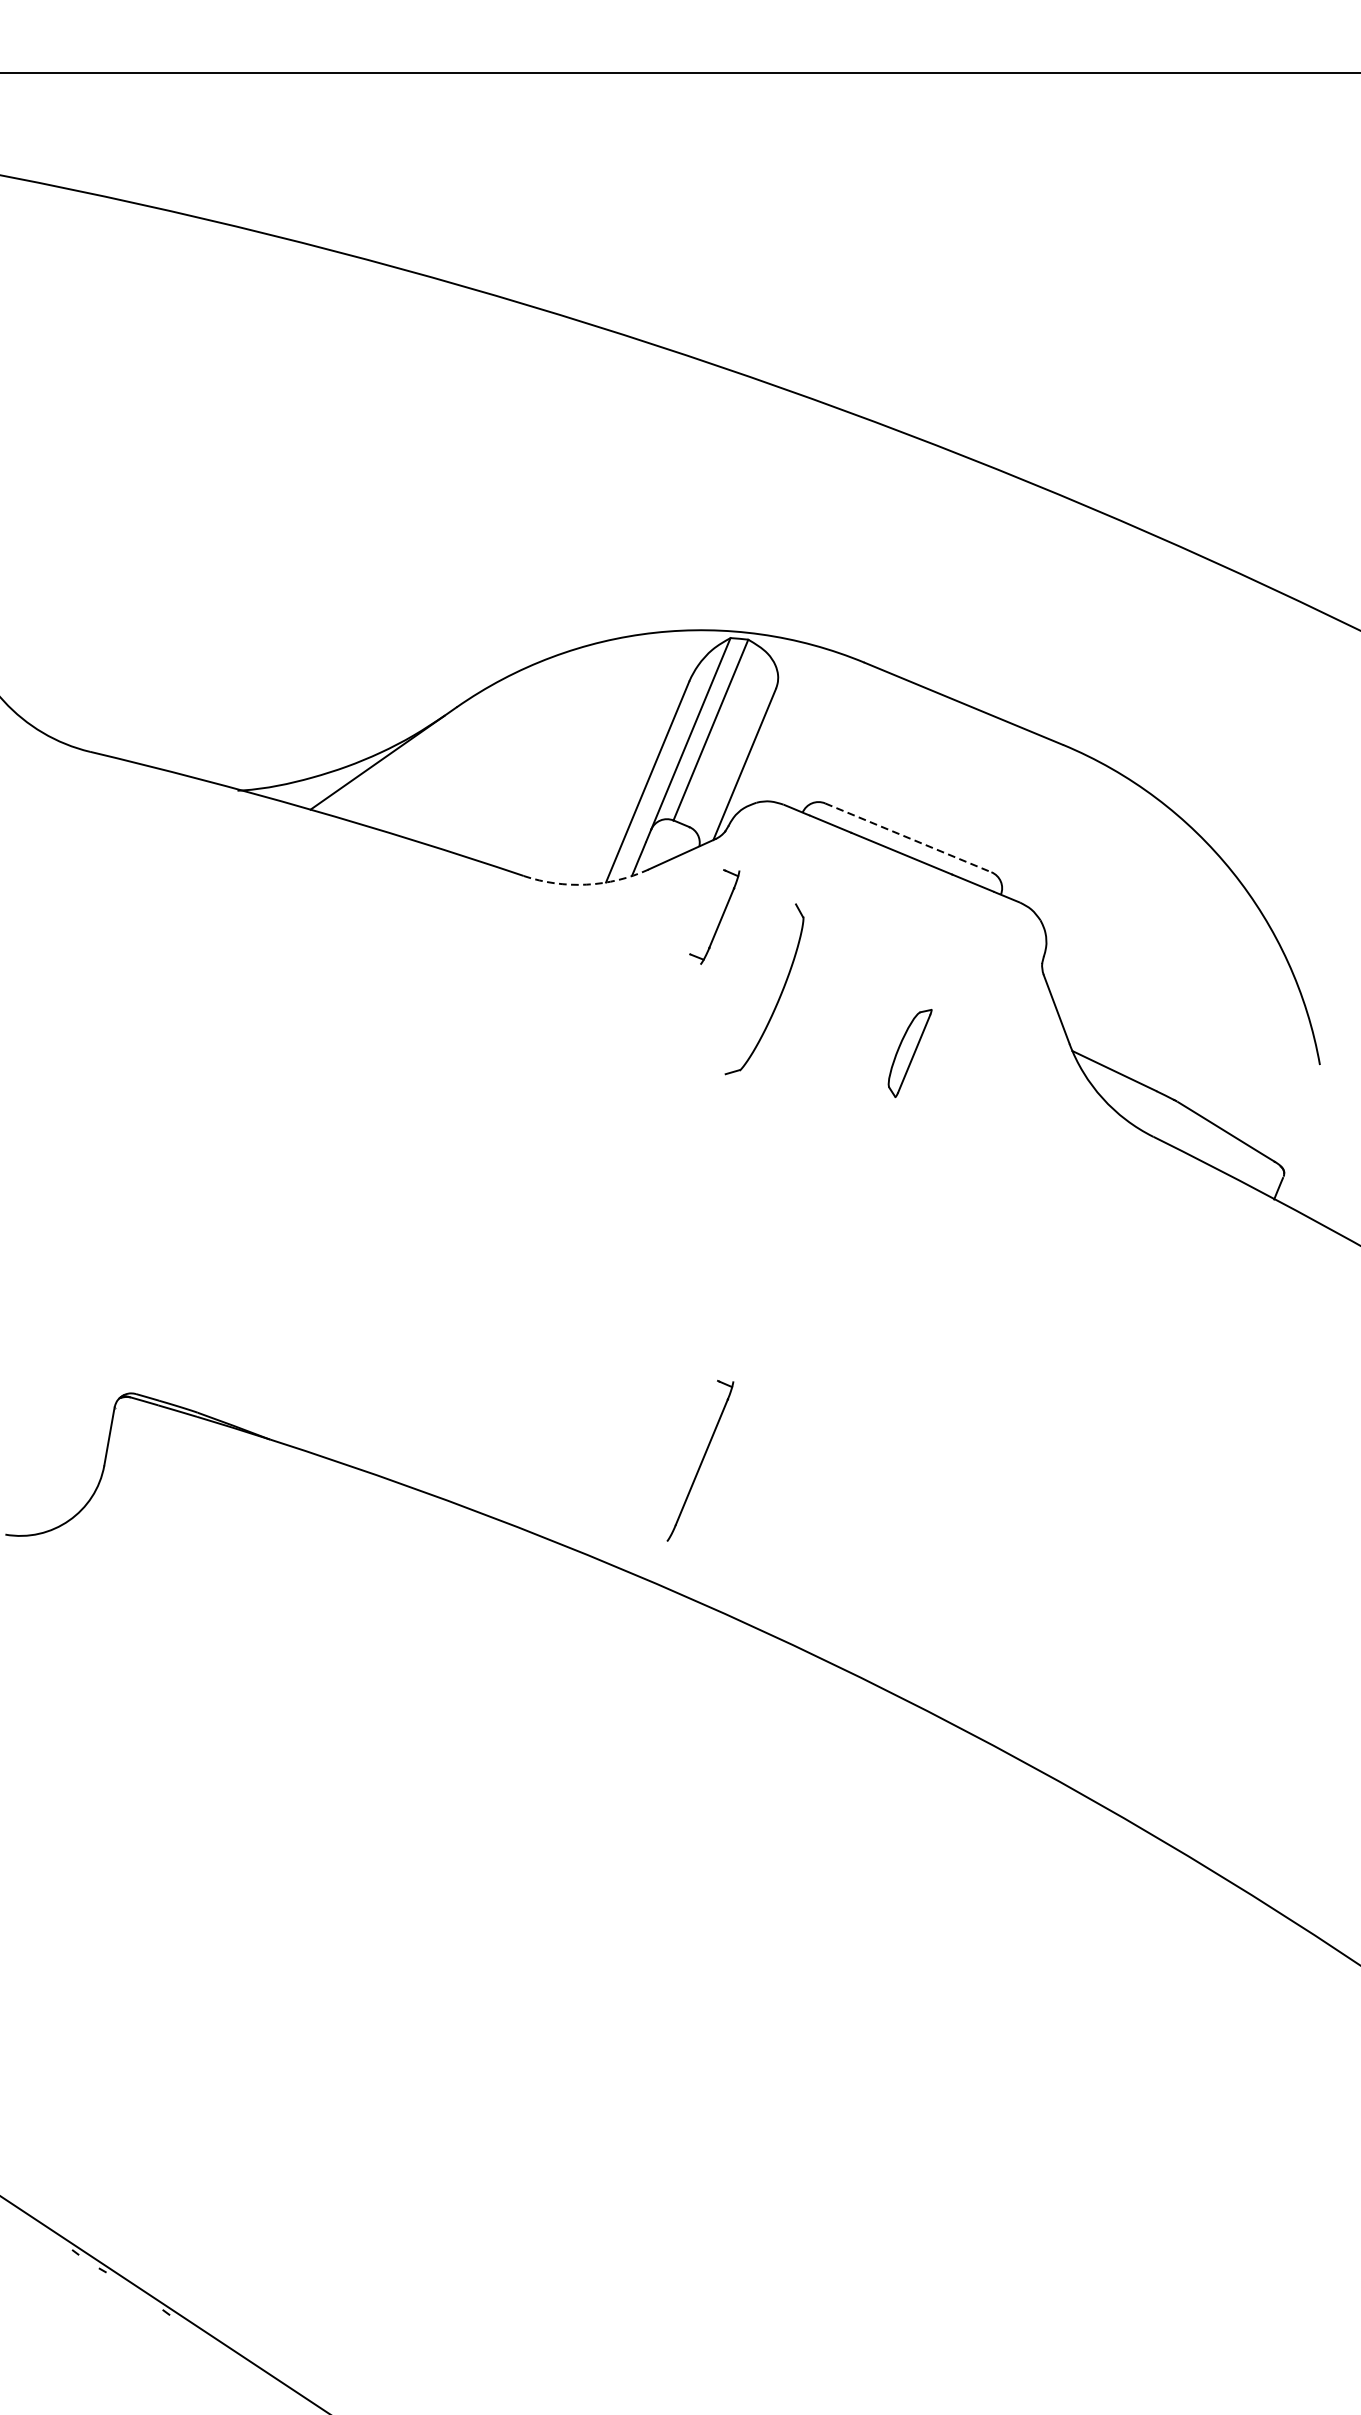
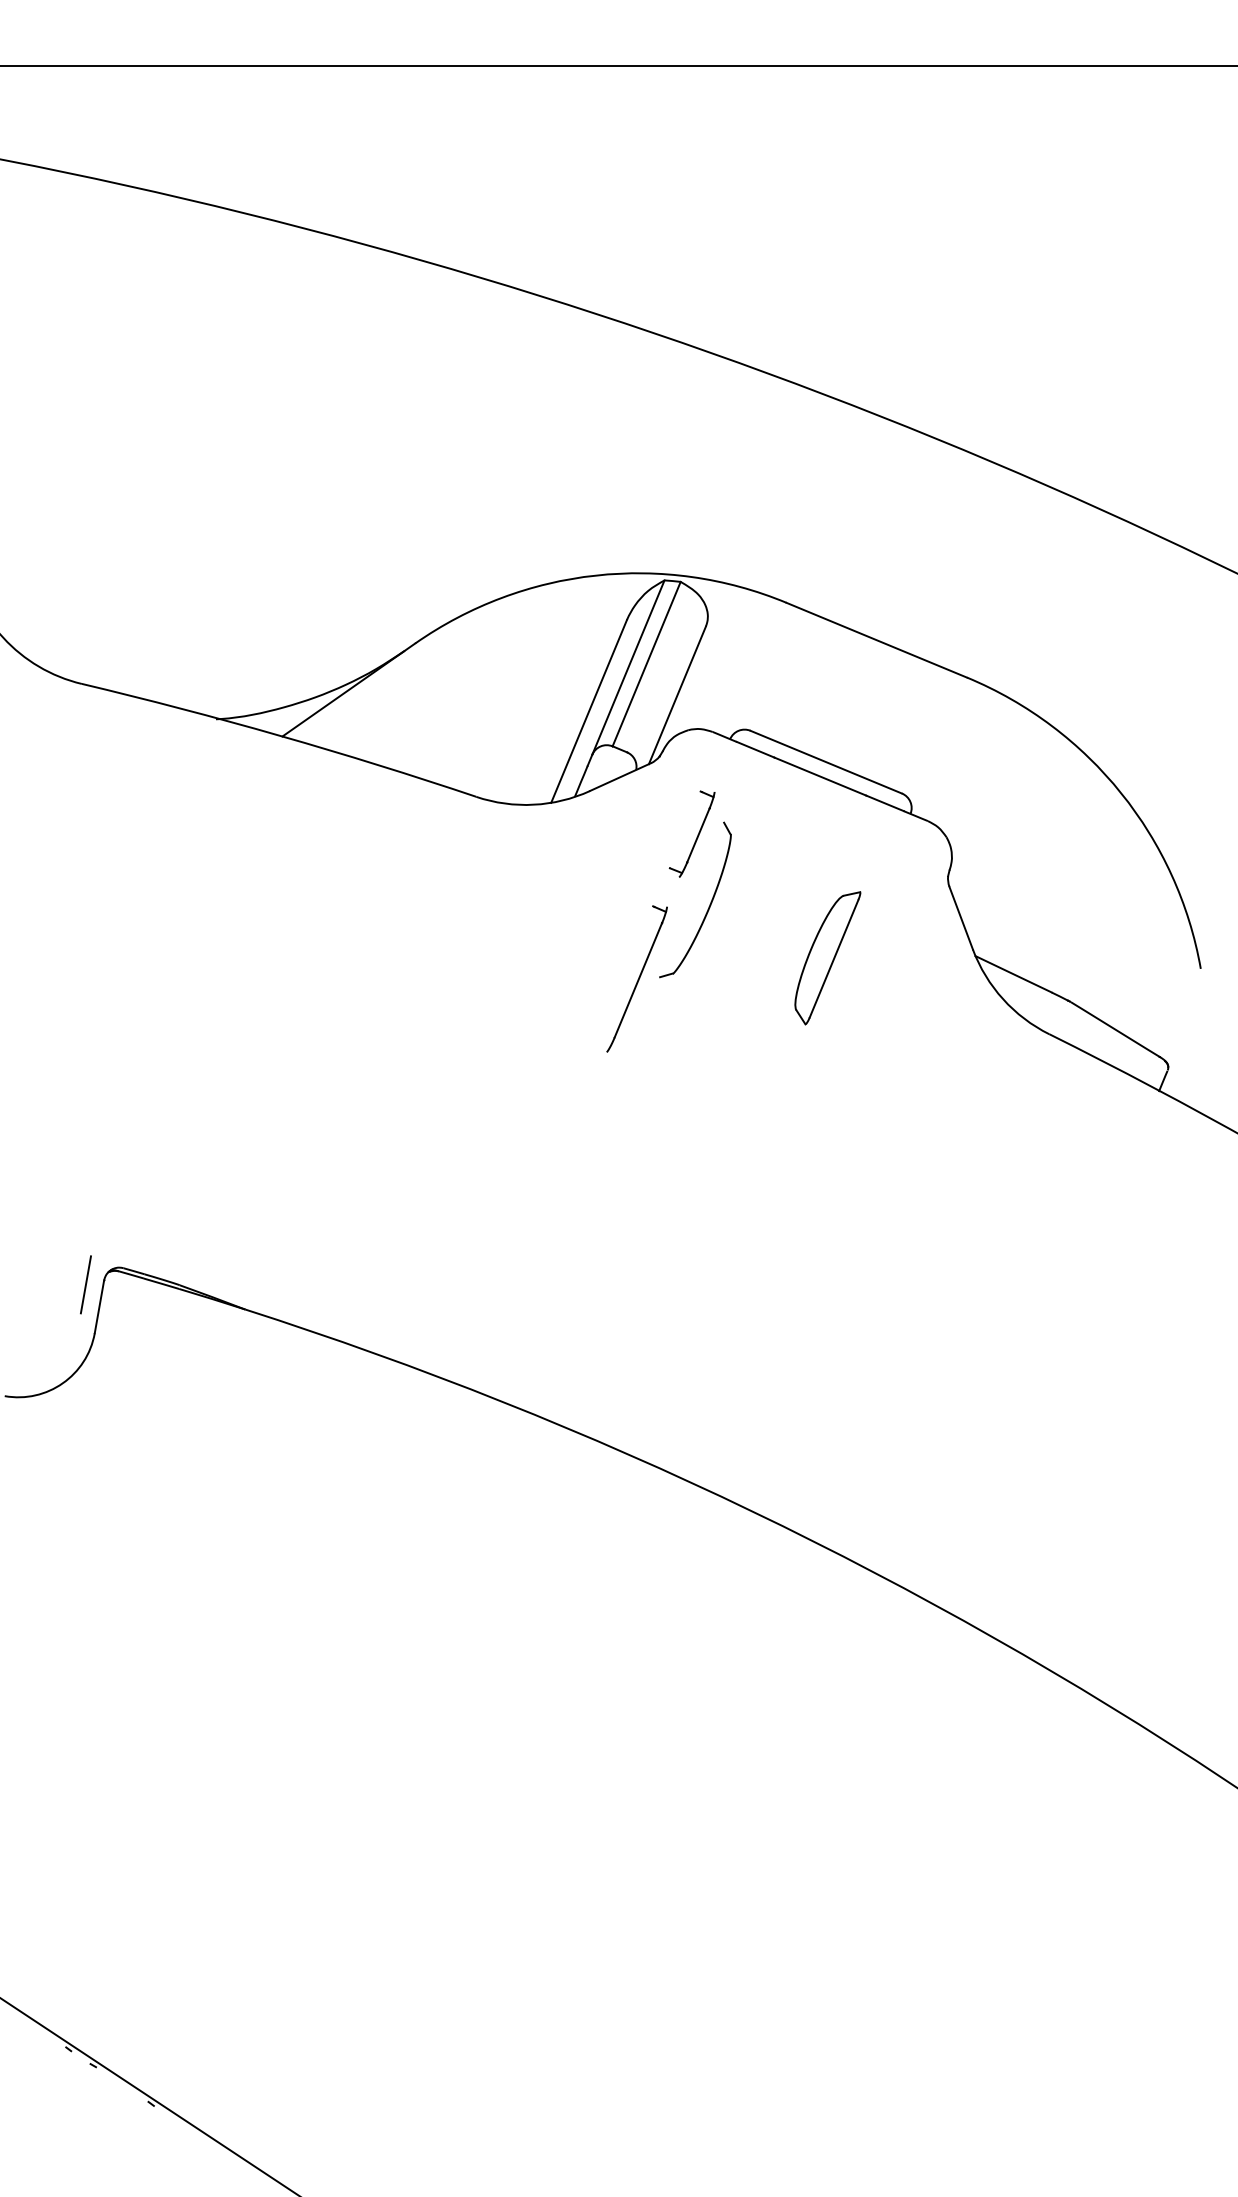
line: (908, 838) -> (826, 762), dashed -> solid
arc: (586, 884) -> (533, 804), dashed -> solid
part: (720, 917) -> (697, 834), moved
part: (909, 1053) -> (827, 958), size x1.67
line: (94, 1411) -> (85, 1284), added
part: (699, 1460) -> (636, 978), moved

